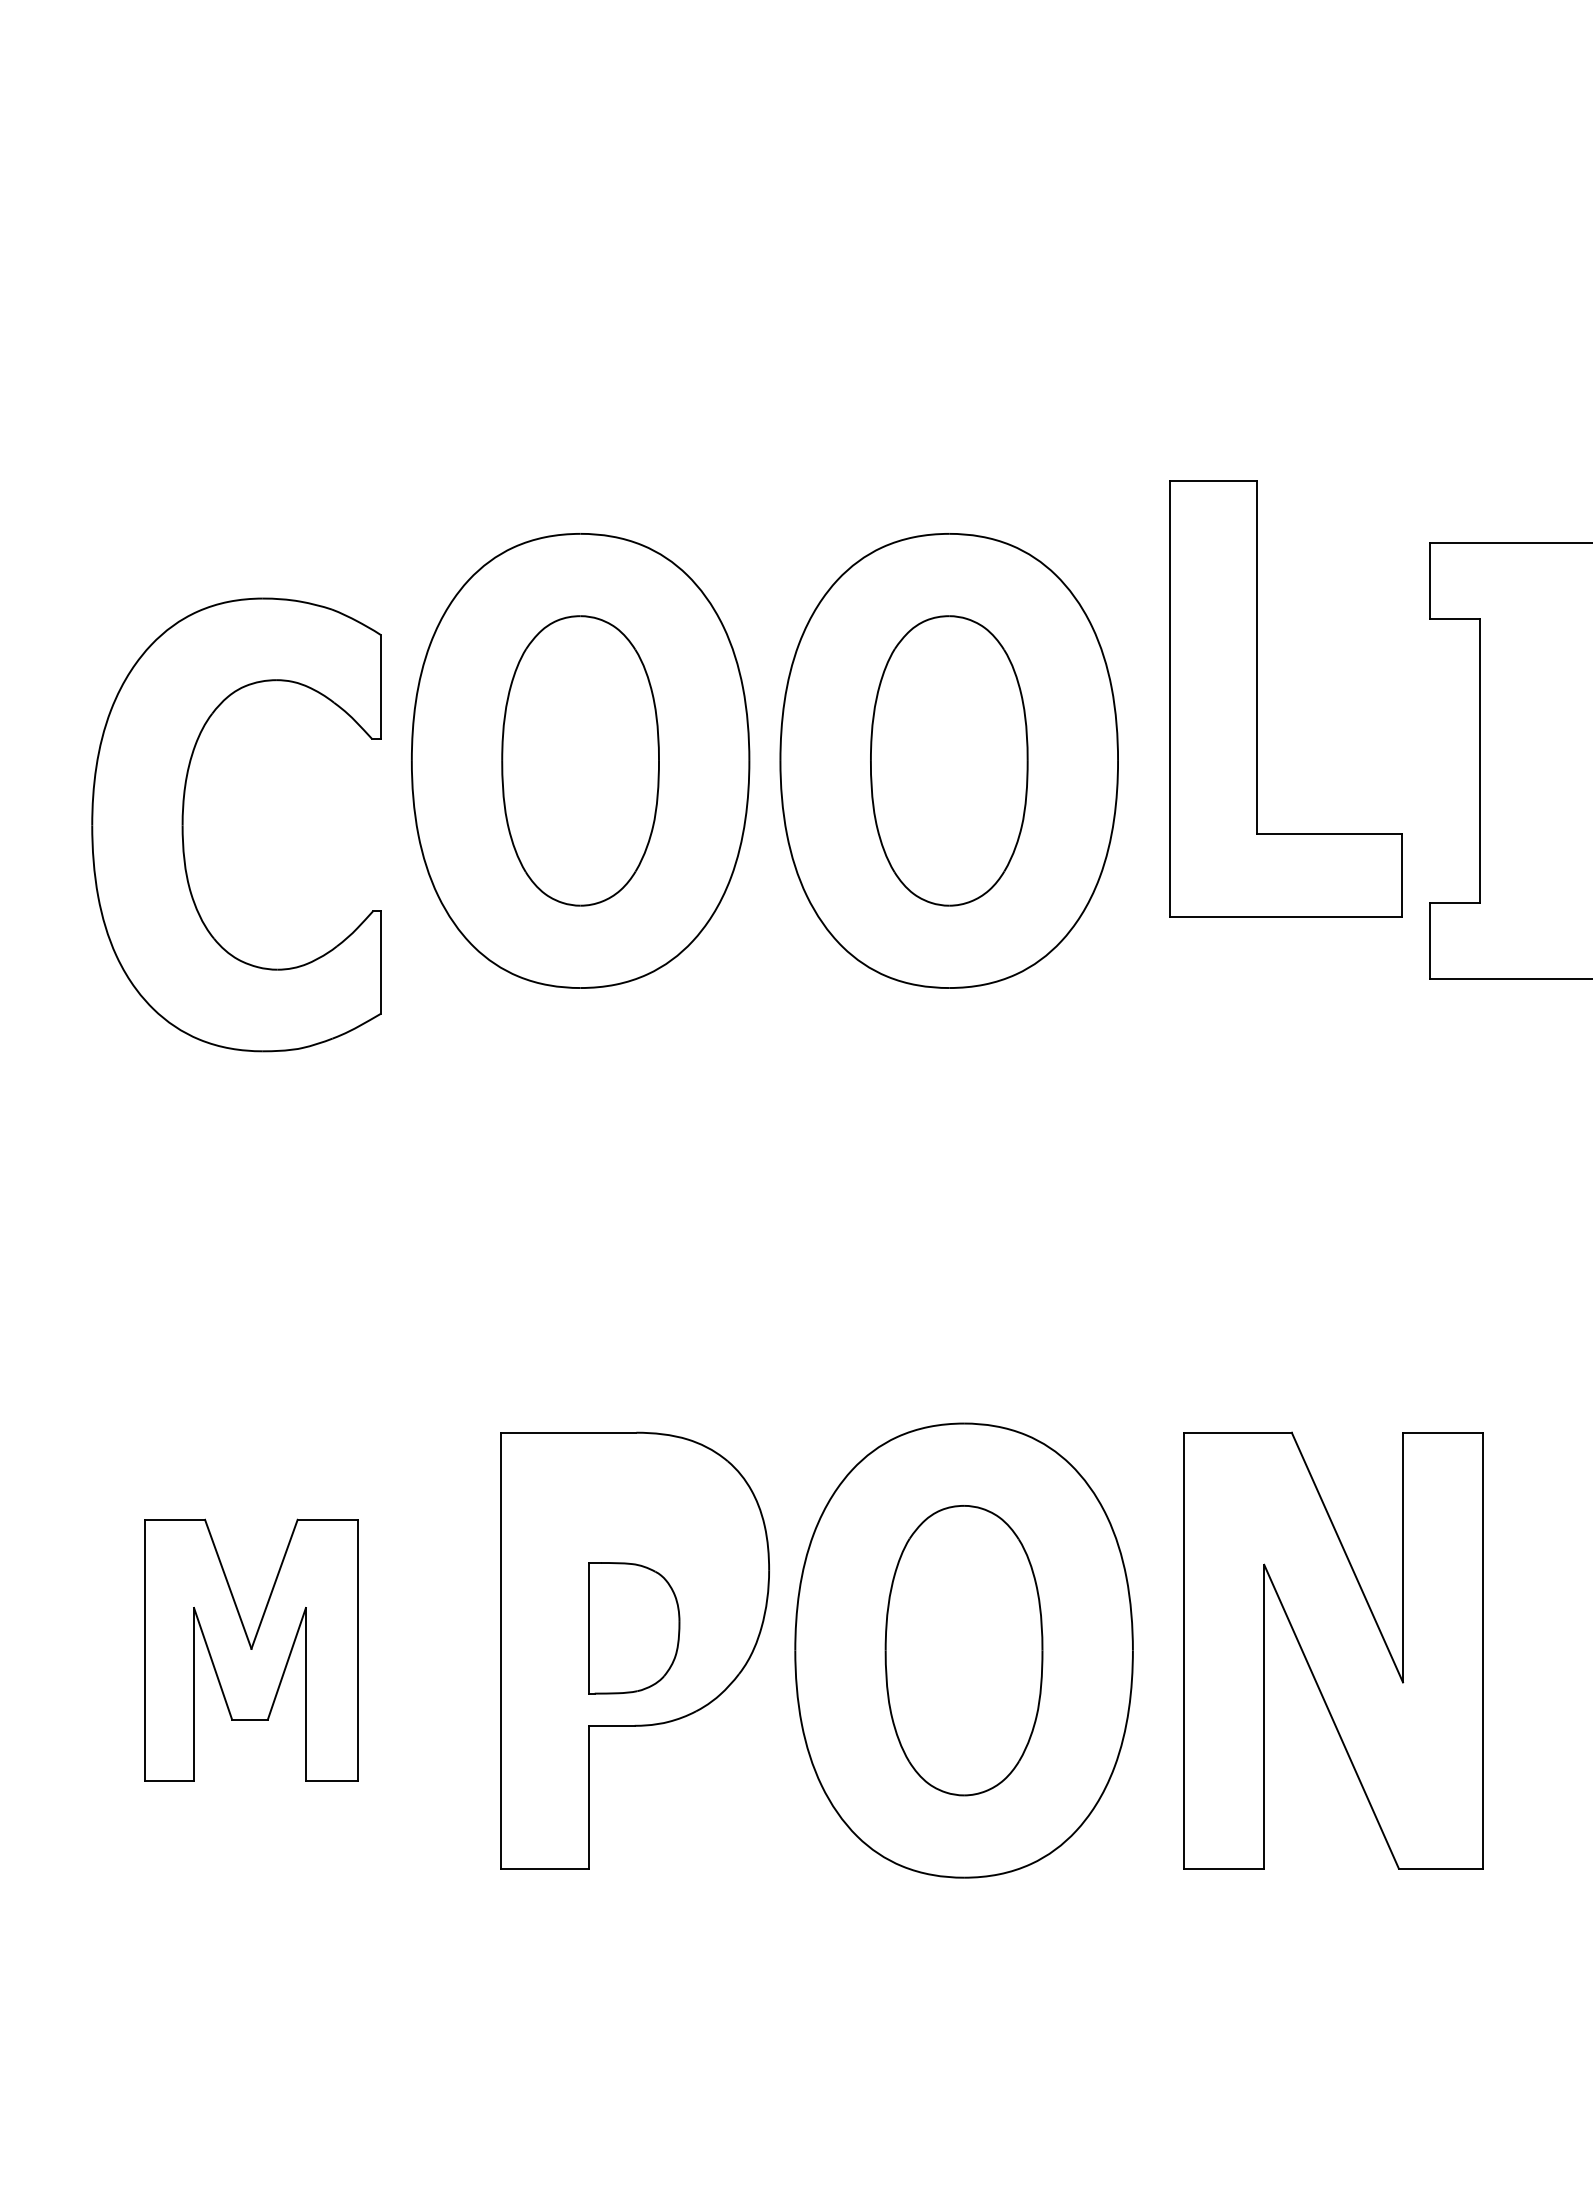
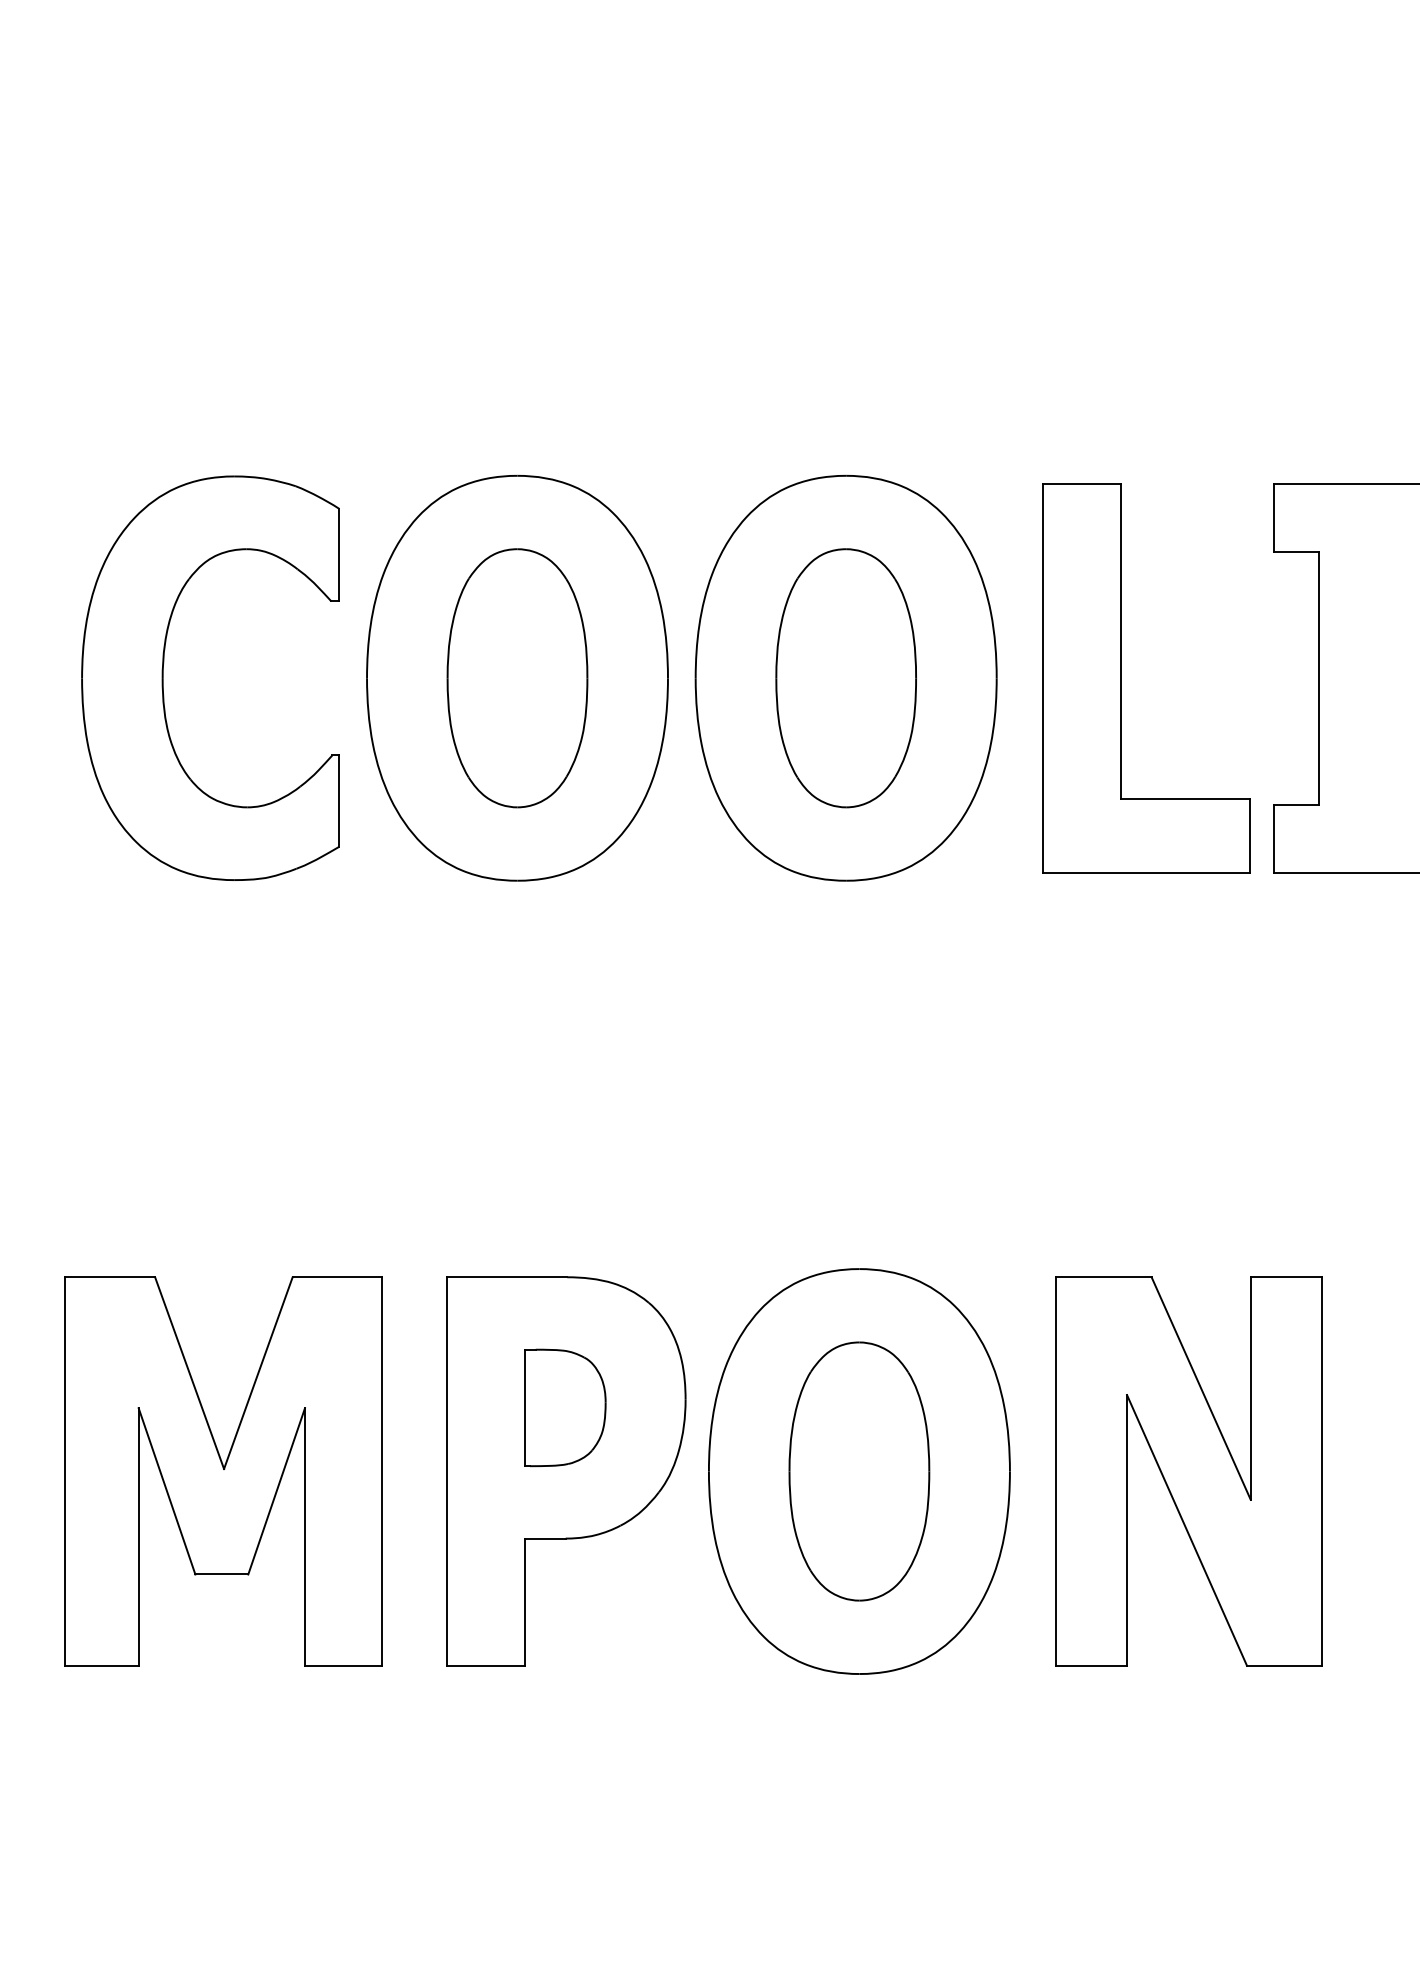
part: (1257, 698) -> (1121, 677), moved
part: (183, 824) -> (163, 677), moved
part: (634, 1628) -> (565, 1408), moved
part: (251, 1650) -> (224, 1471), size x1.67

